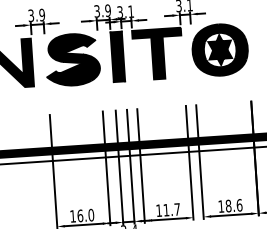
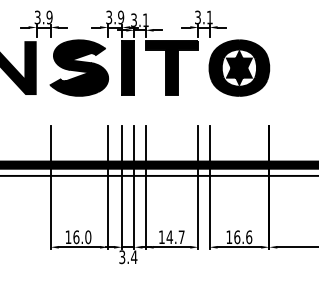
text: (228, 205) -> (237, 236), 18.6 -> 16.6
text: (166, 209) -> (169, 236), 11.7 -> 14.7

